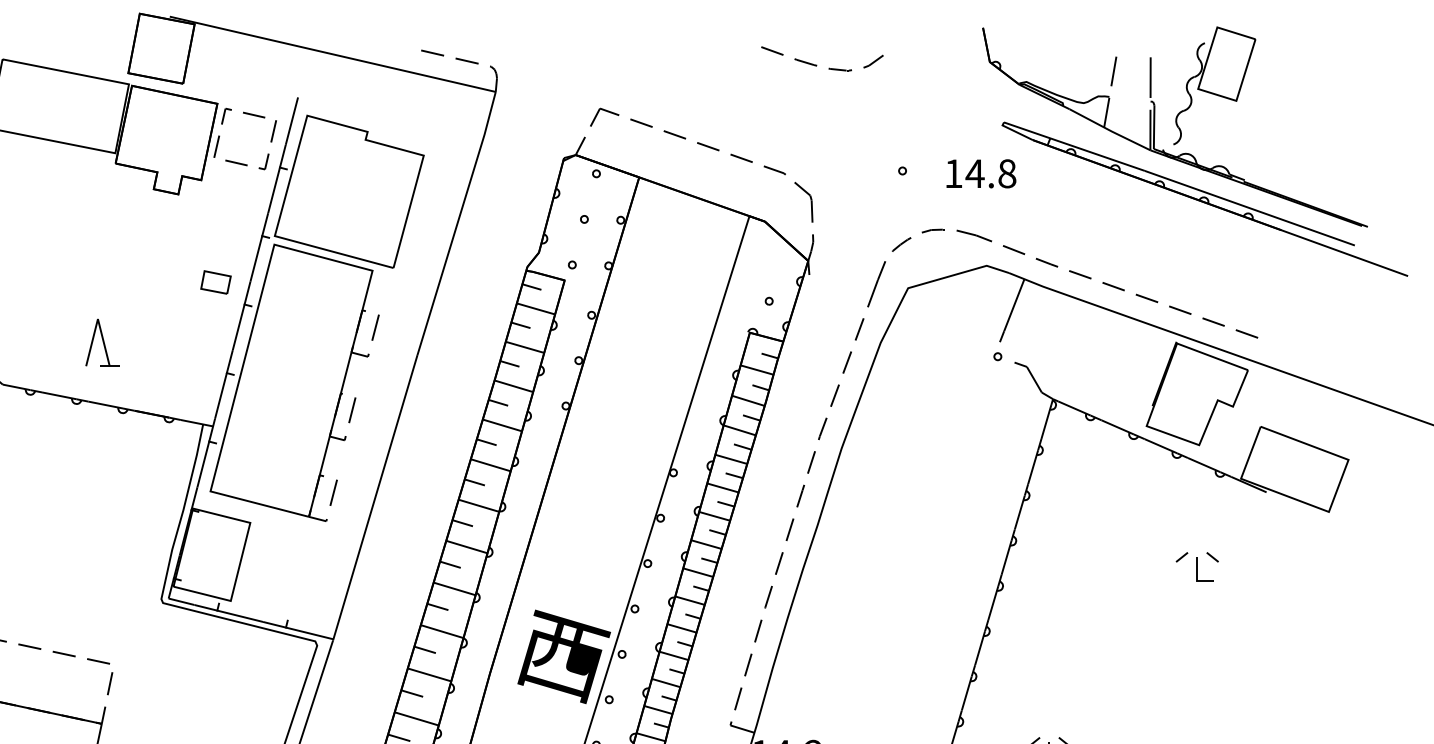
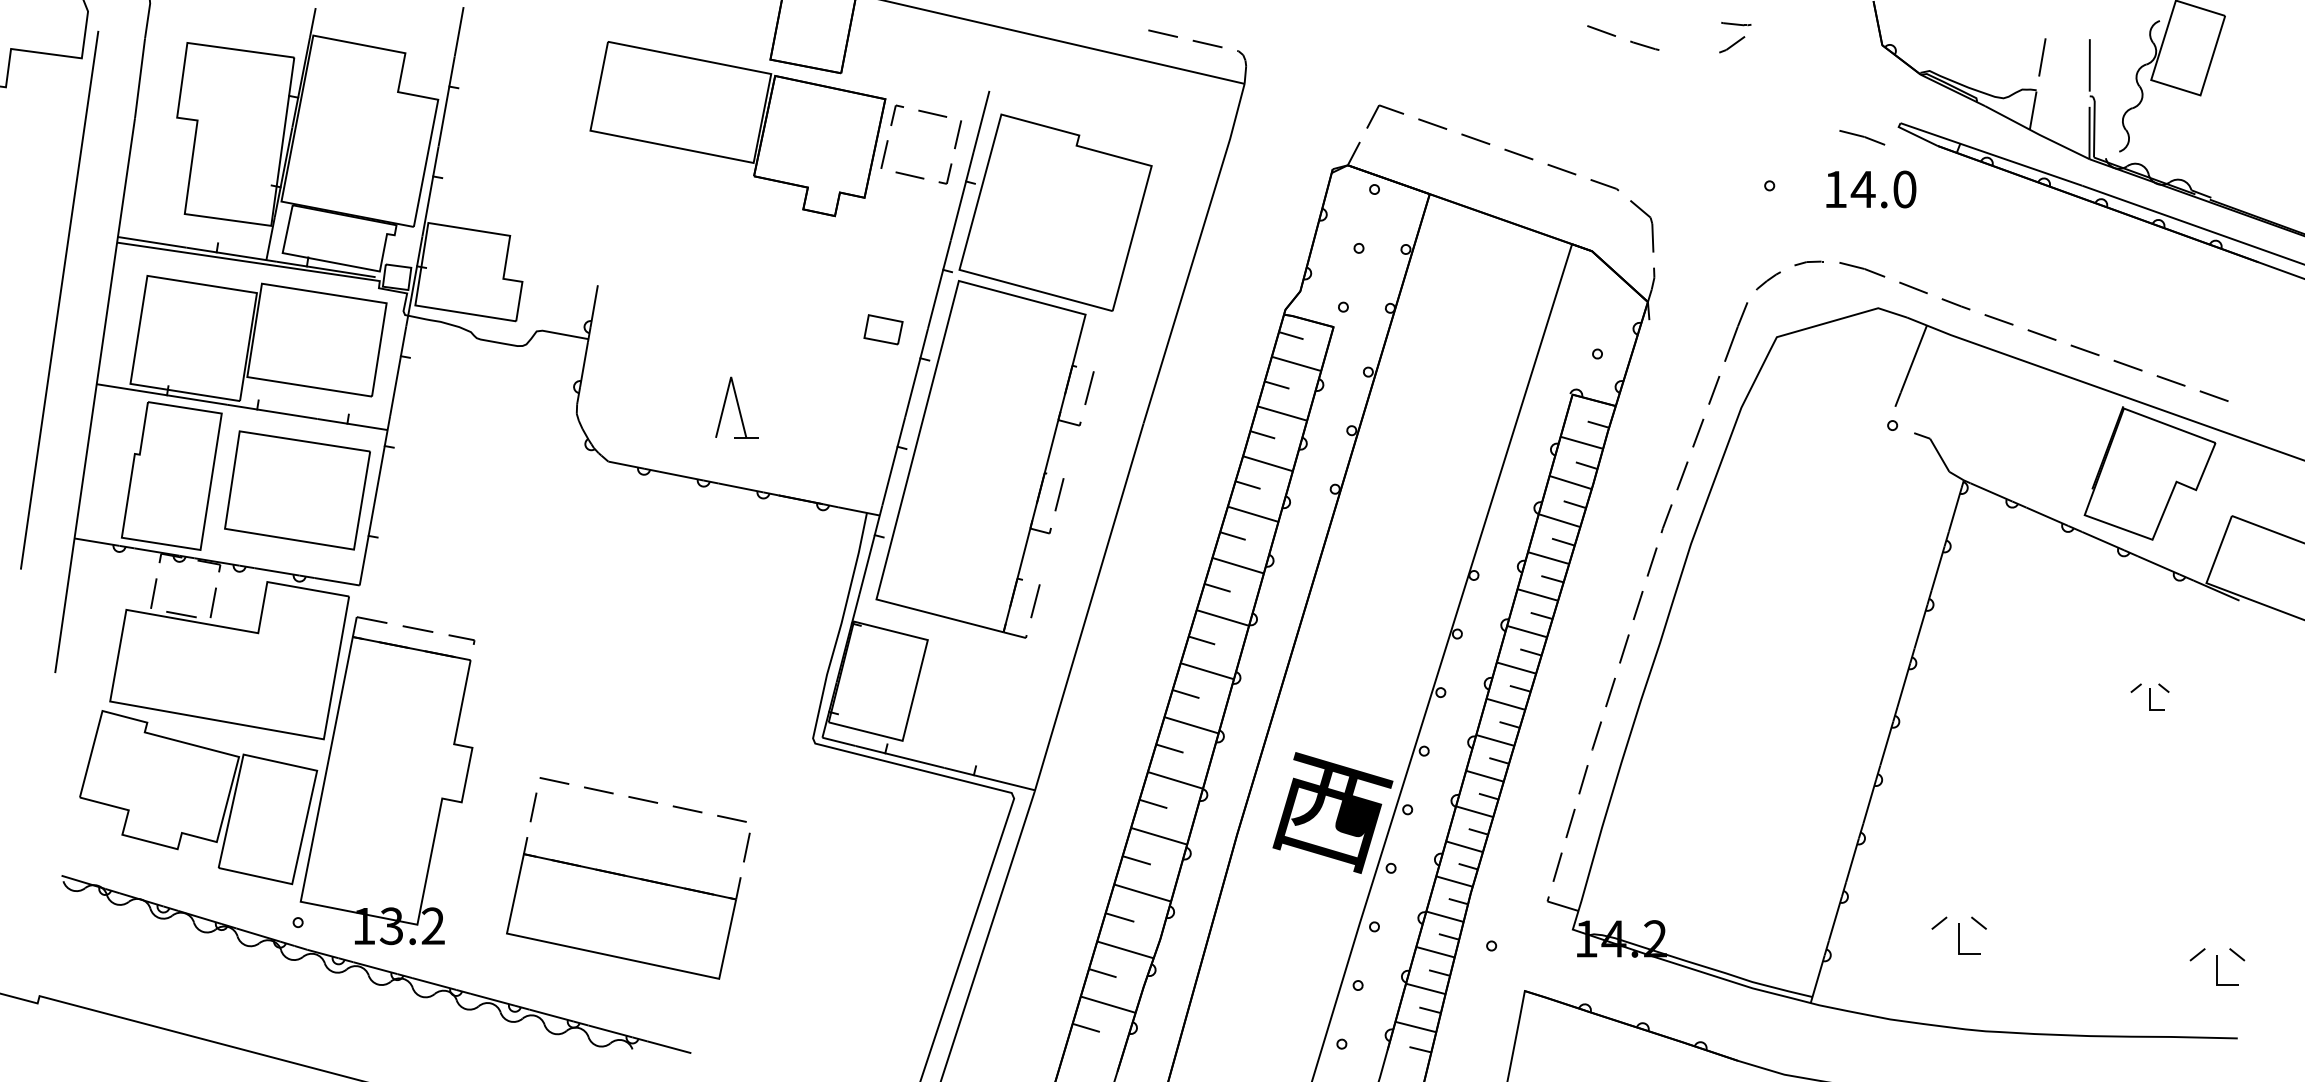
line: (840, 69) -> (1736, 24), moved
part: (974, 133) -> (1862, 137), added
text: (1007, 173) -> (1904, 189), 14.8 -> 14.0
part: (1196, 566) -> (2149, 696), size x0.7

